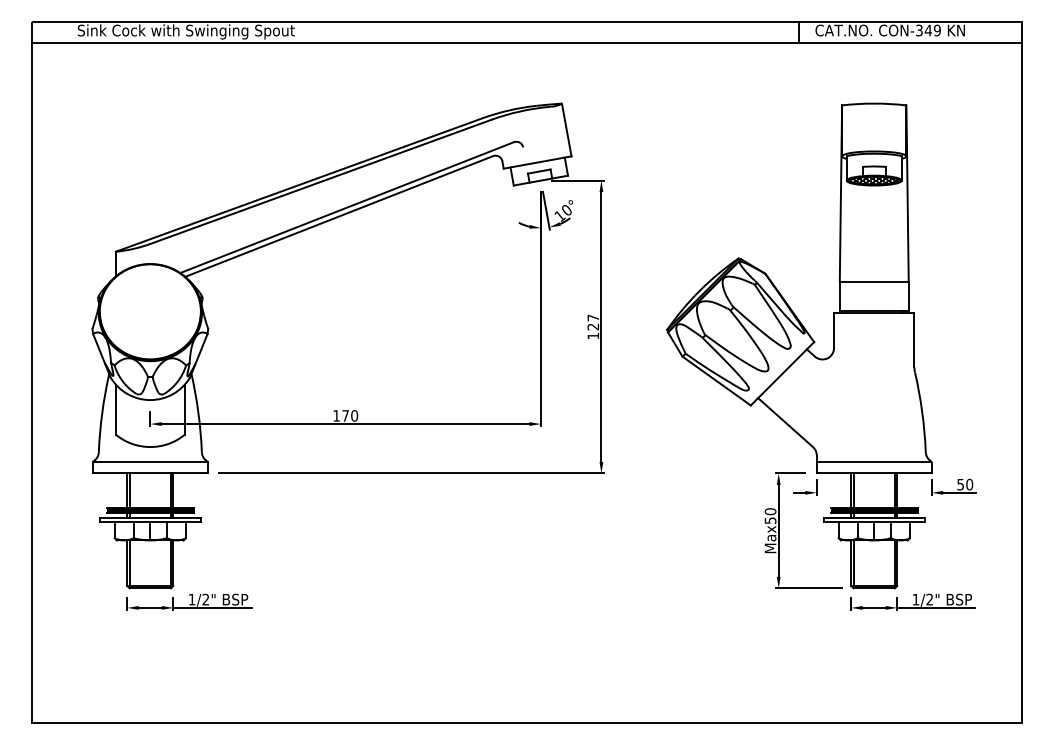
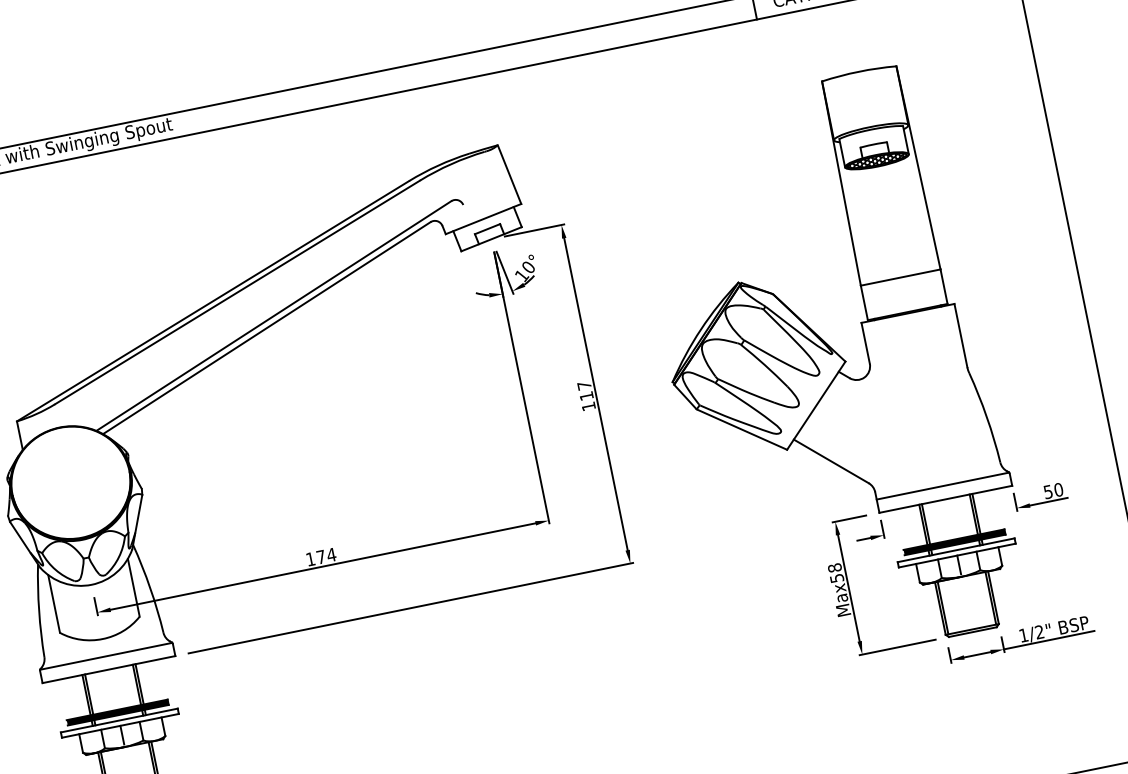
text: (592, 326) -> (585, 395), 127 -> 117
text: (354, 415) -> (331, 554), 170 -> 174
text: (770, 511) -> (834, 567), Max50 -> Max58

